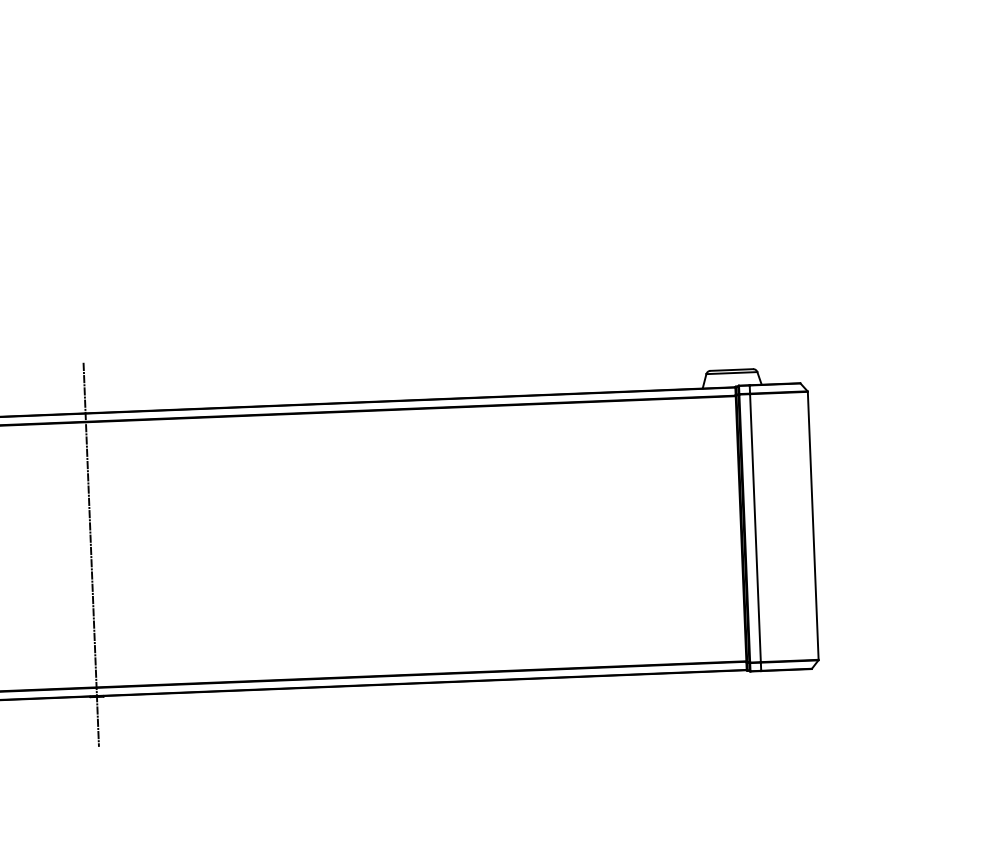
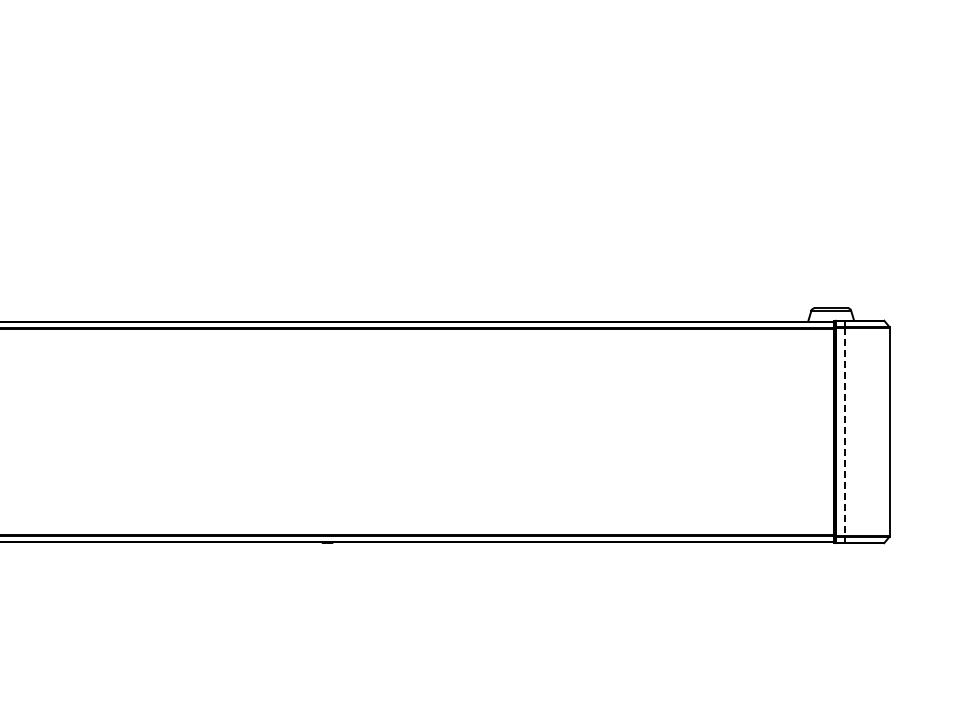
line: (755, 528) -> (844, 432), solid -> dashed
line: (91, 554) -> (327, 431), removed

